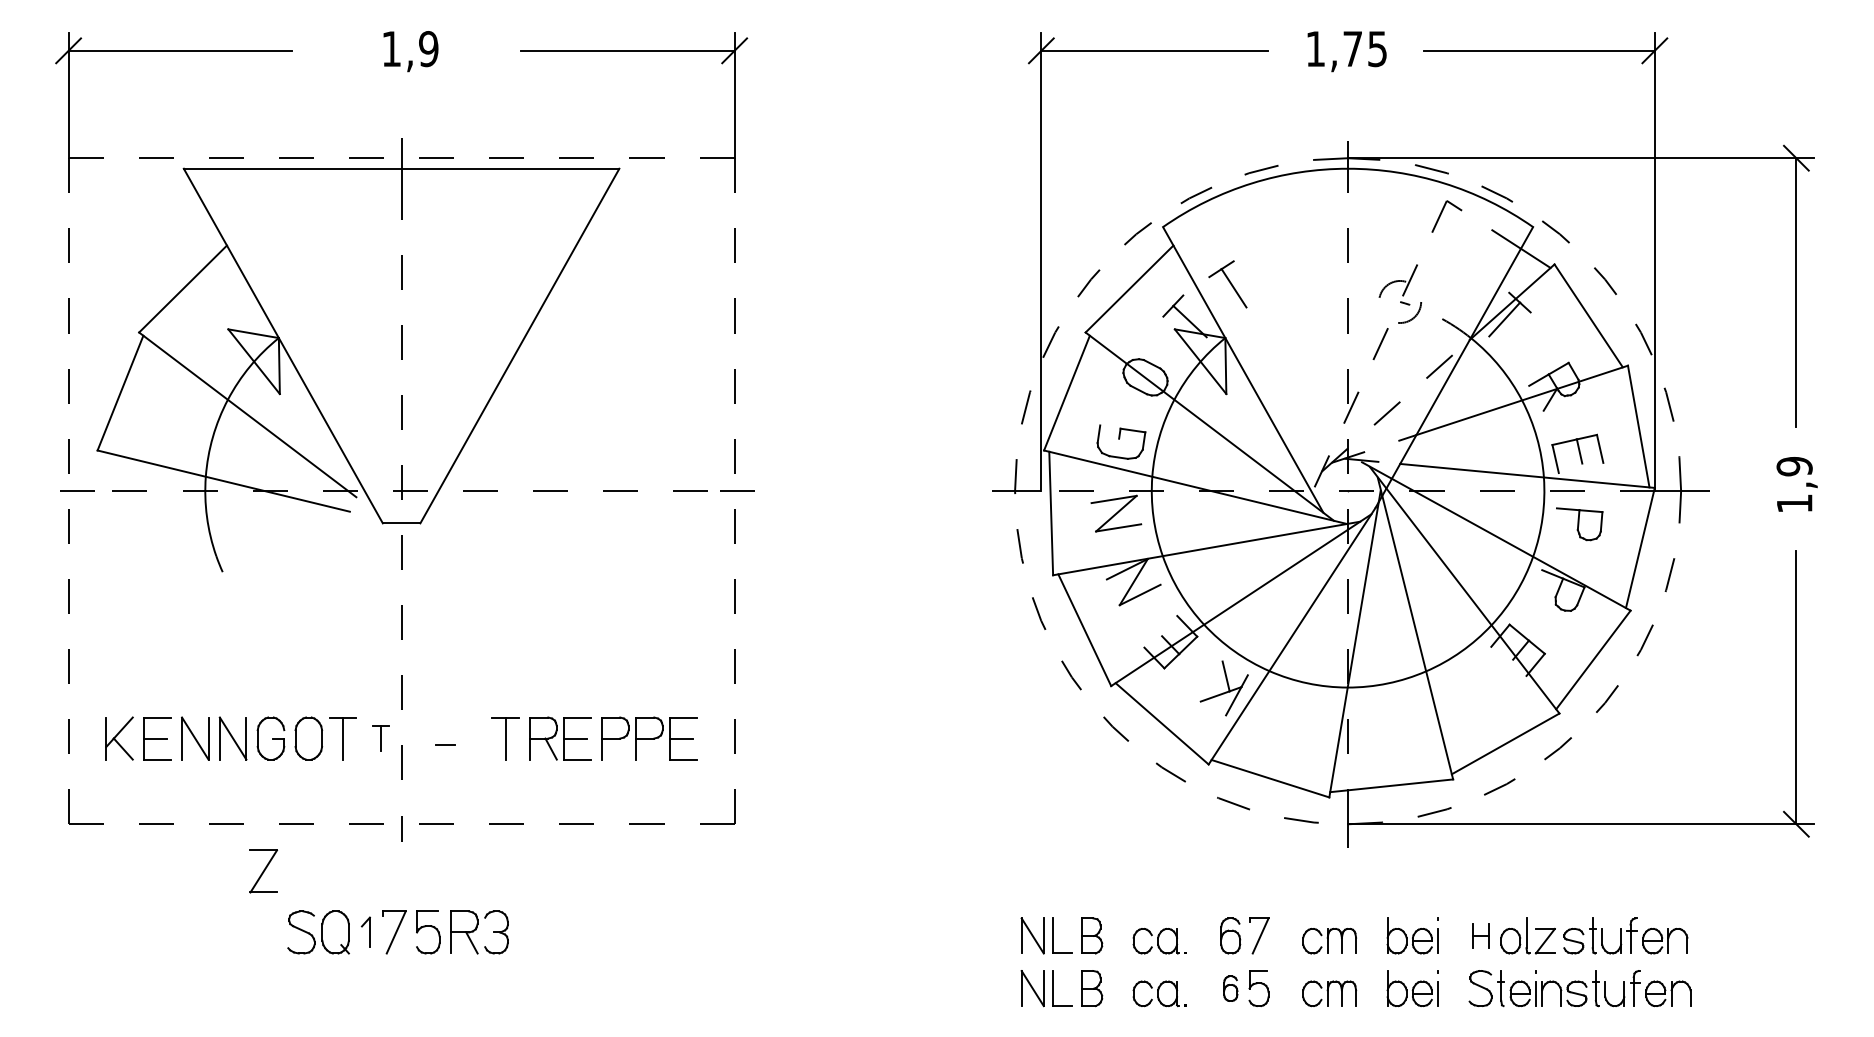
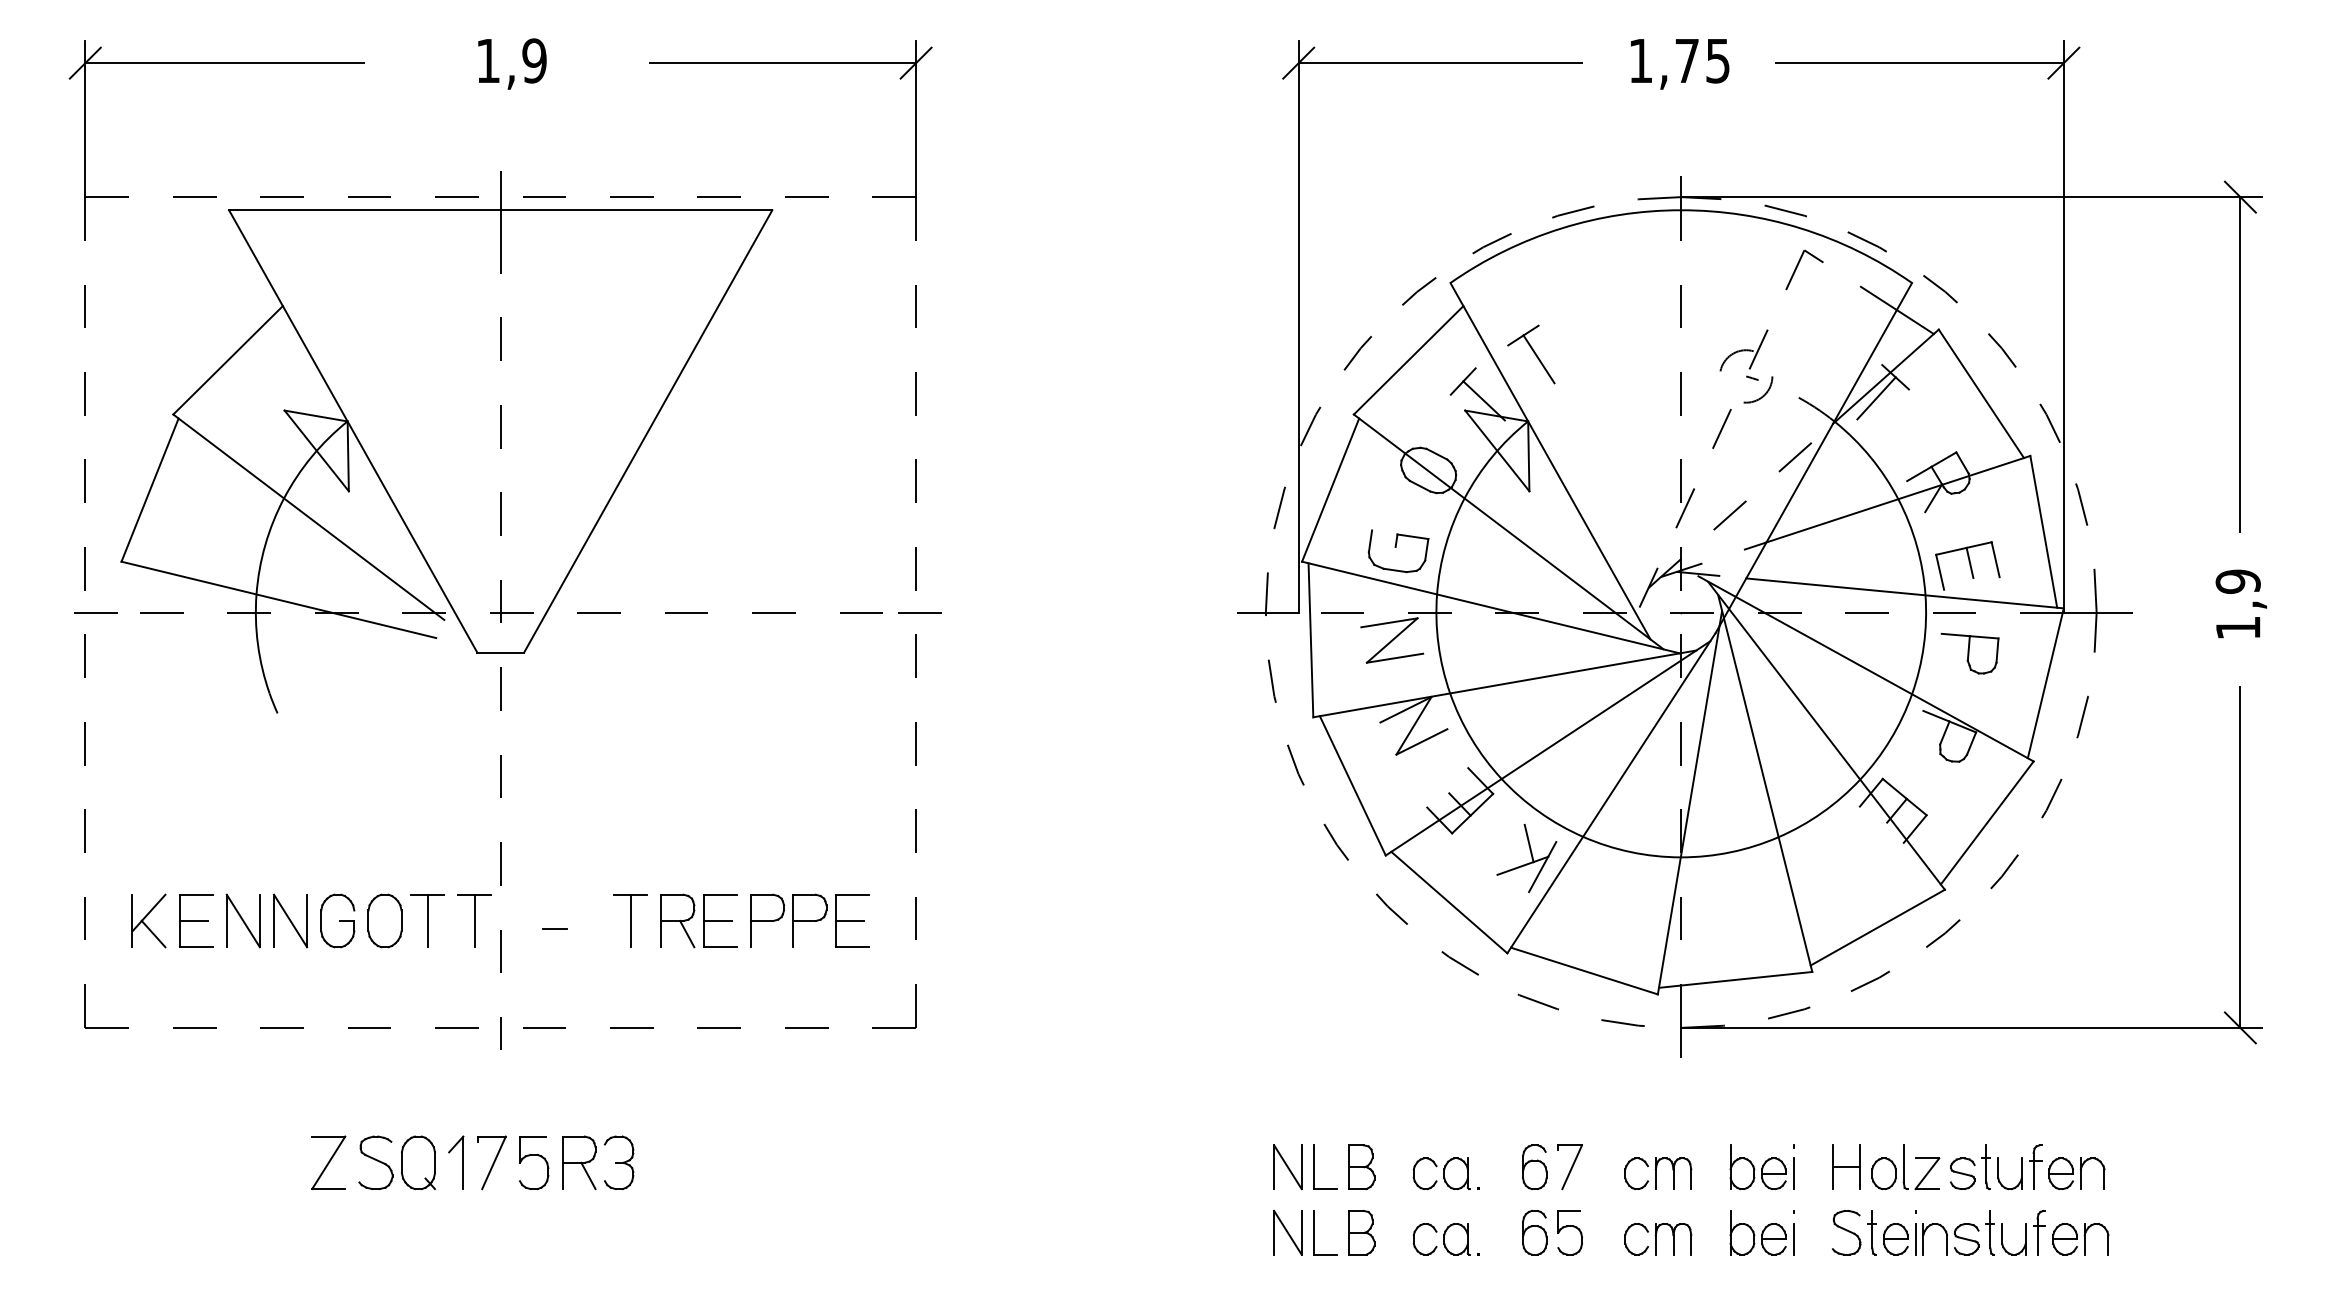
part: (380, 738) -> (474, 920), size x1.67
part: (263, 871) -> (328, 1162), moved
part: (365, 931) -> (455, 1161), size x1.43
part: (1480, 935) -> (1846, 1166), size x1.43
part: (1230, 988) -> (1534, 1232), size x1.43

